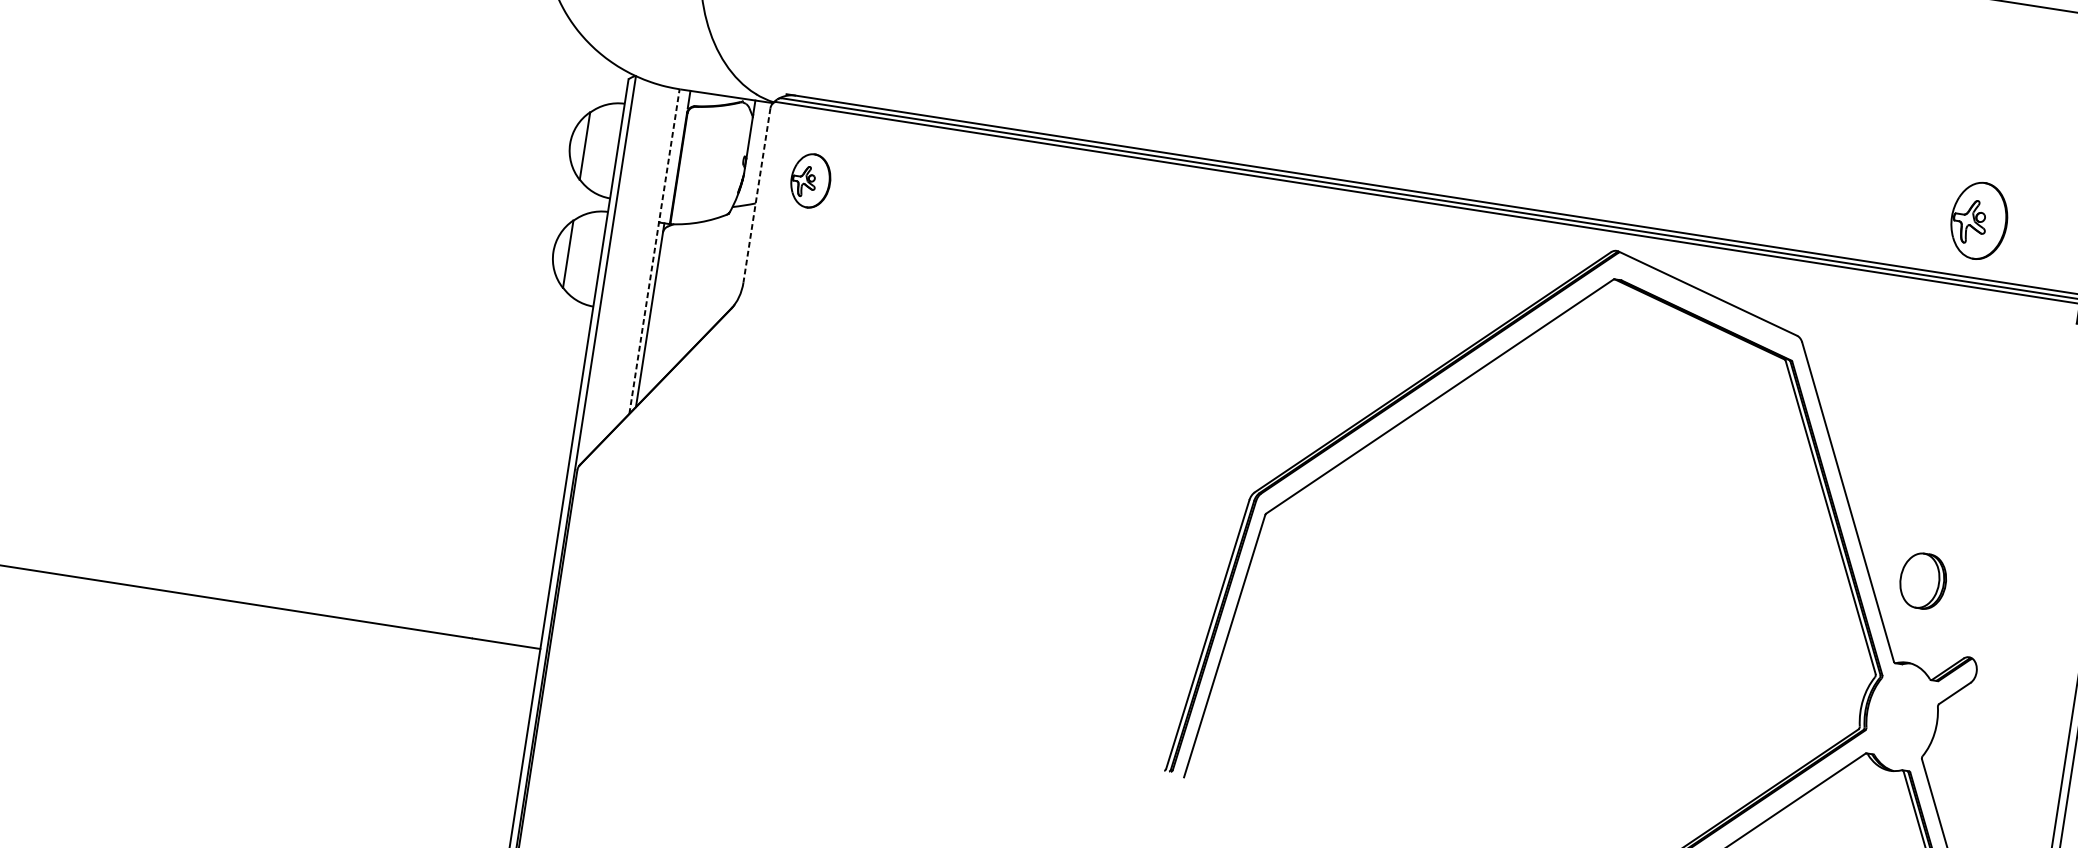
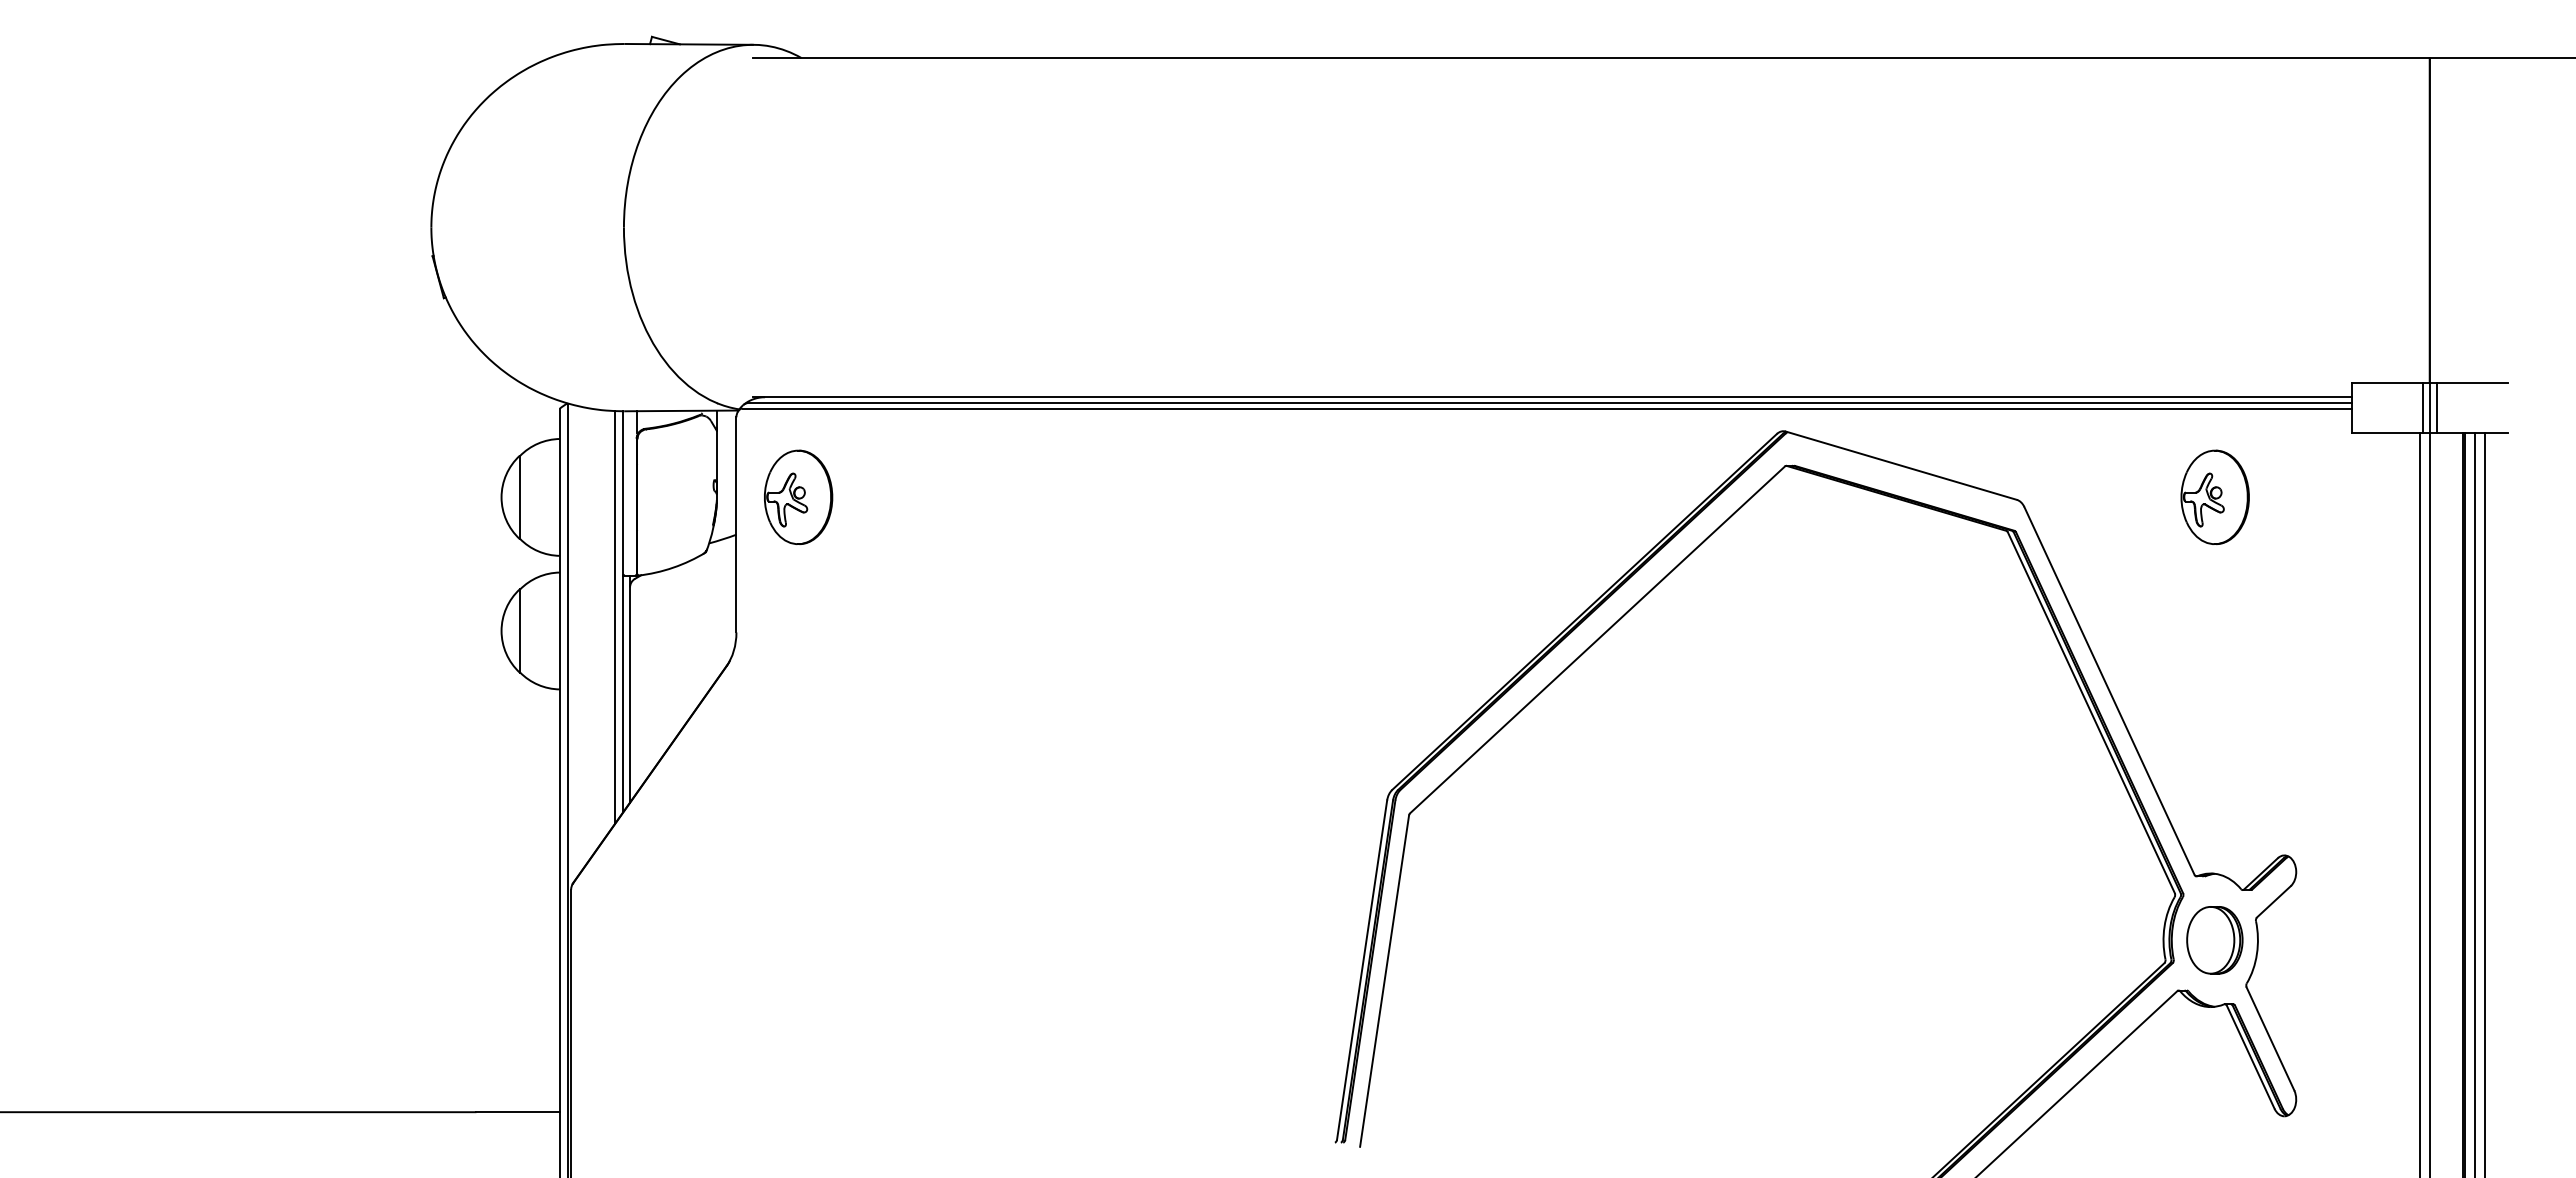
part: (810, 180) -> (798, 496), size x1.43
line: (757, 195) -> (736, 524), dashed -> solid
part: (1978, 220) -> (2214, 496), moved
line: (654, 251) -> (623, 611), dashed -> solid
line: (647, 255) -> (615, 617), added
part: (1922, 581) -> (2214, 940), moved

